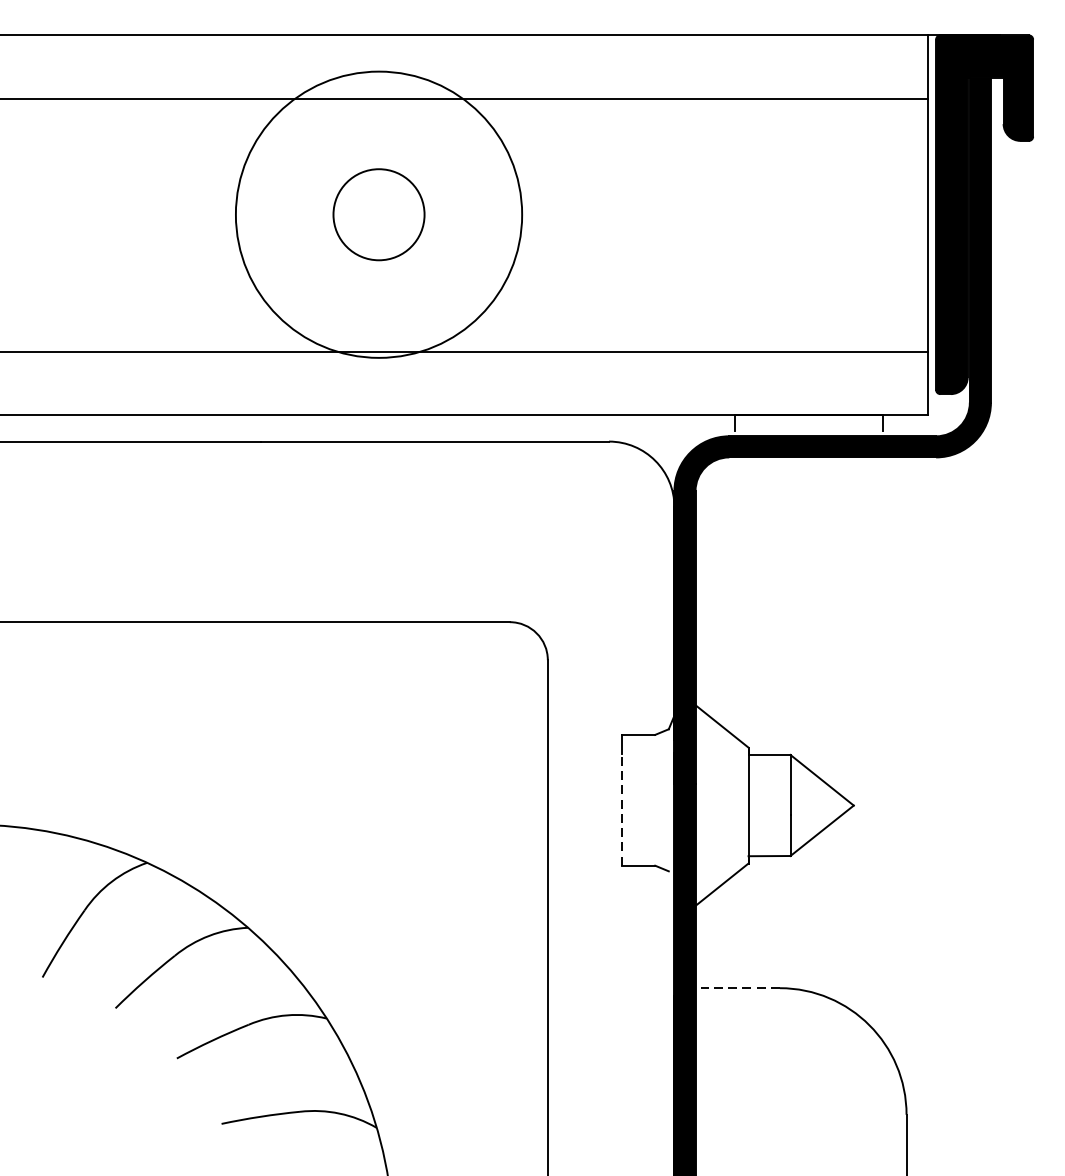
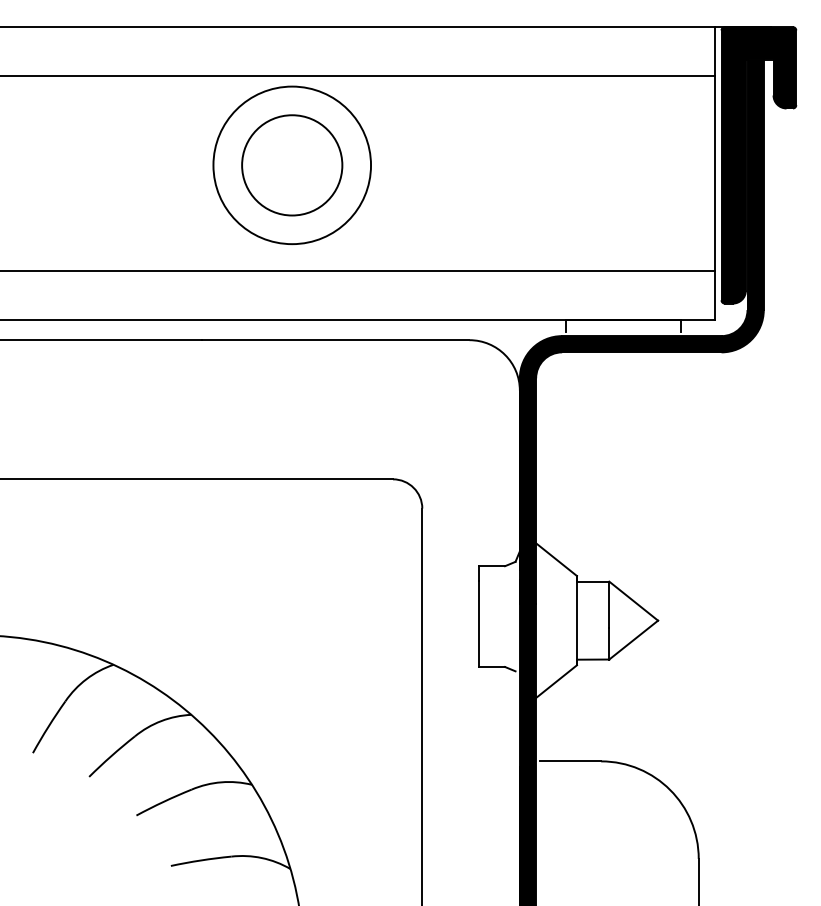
circle: (379, 214) -> (292, 165), size x0.71
circle: (379, 214) -> (292, 165), size x1.43
line: (622, 809) -> (479, 623), dashed -> solid
line: (740, 988) -> (570, 761), dashed -> solid

